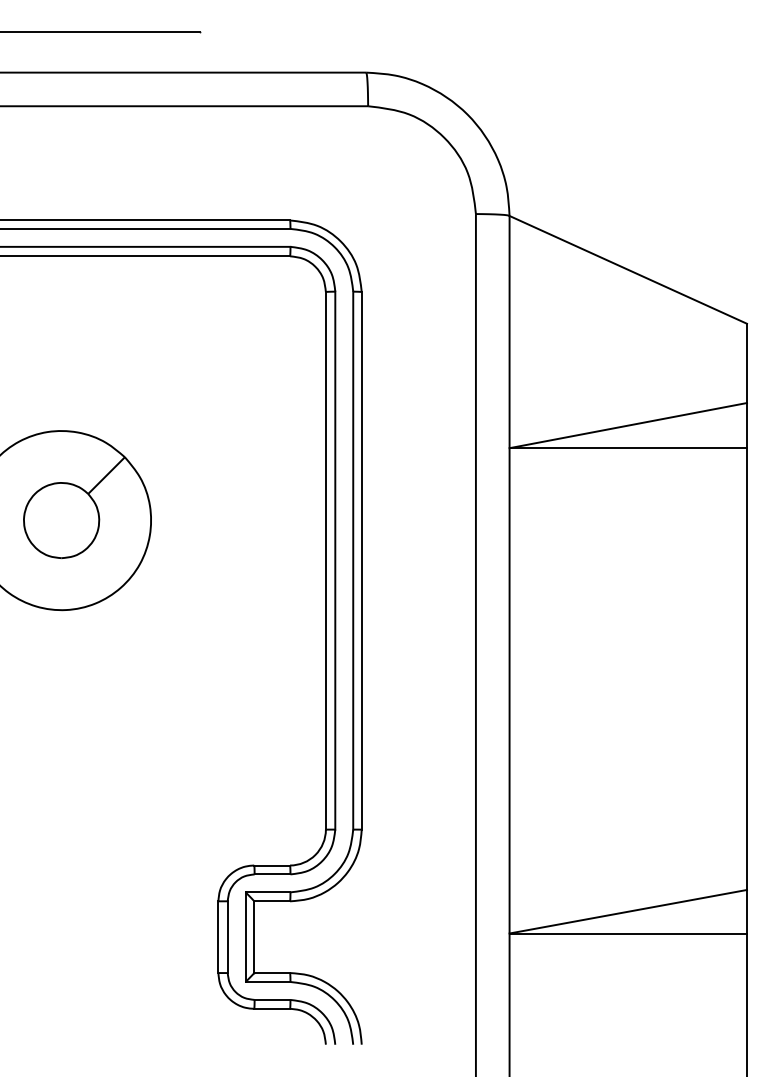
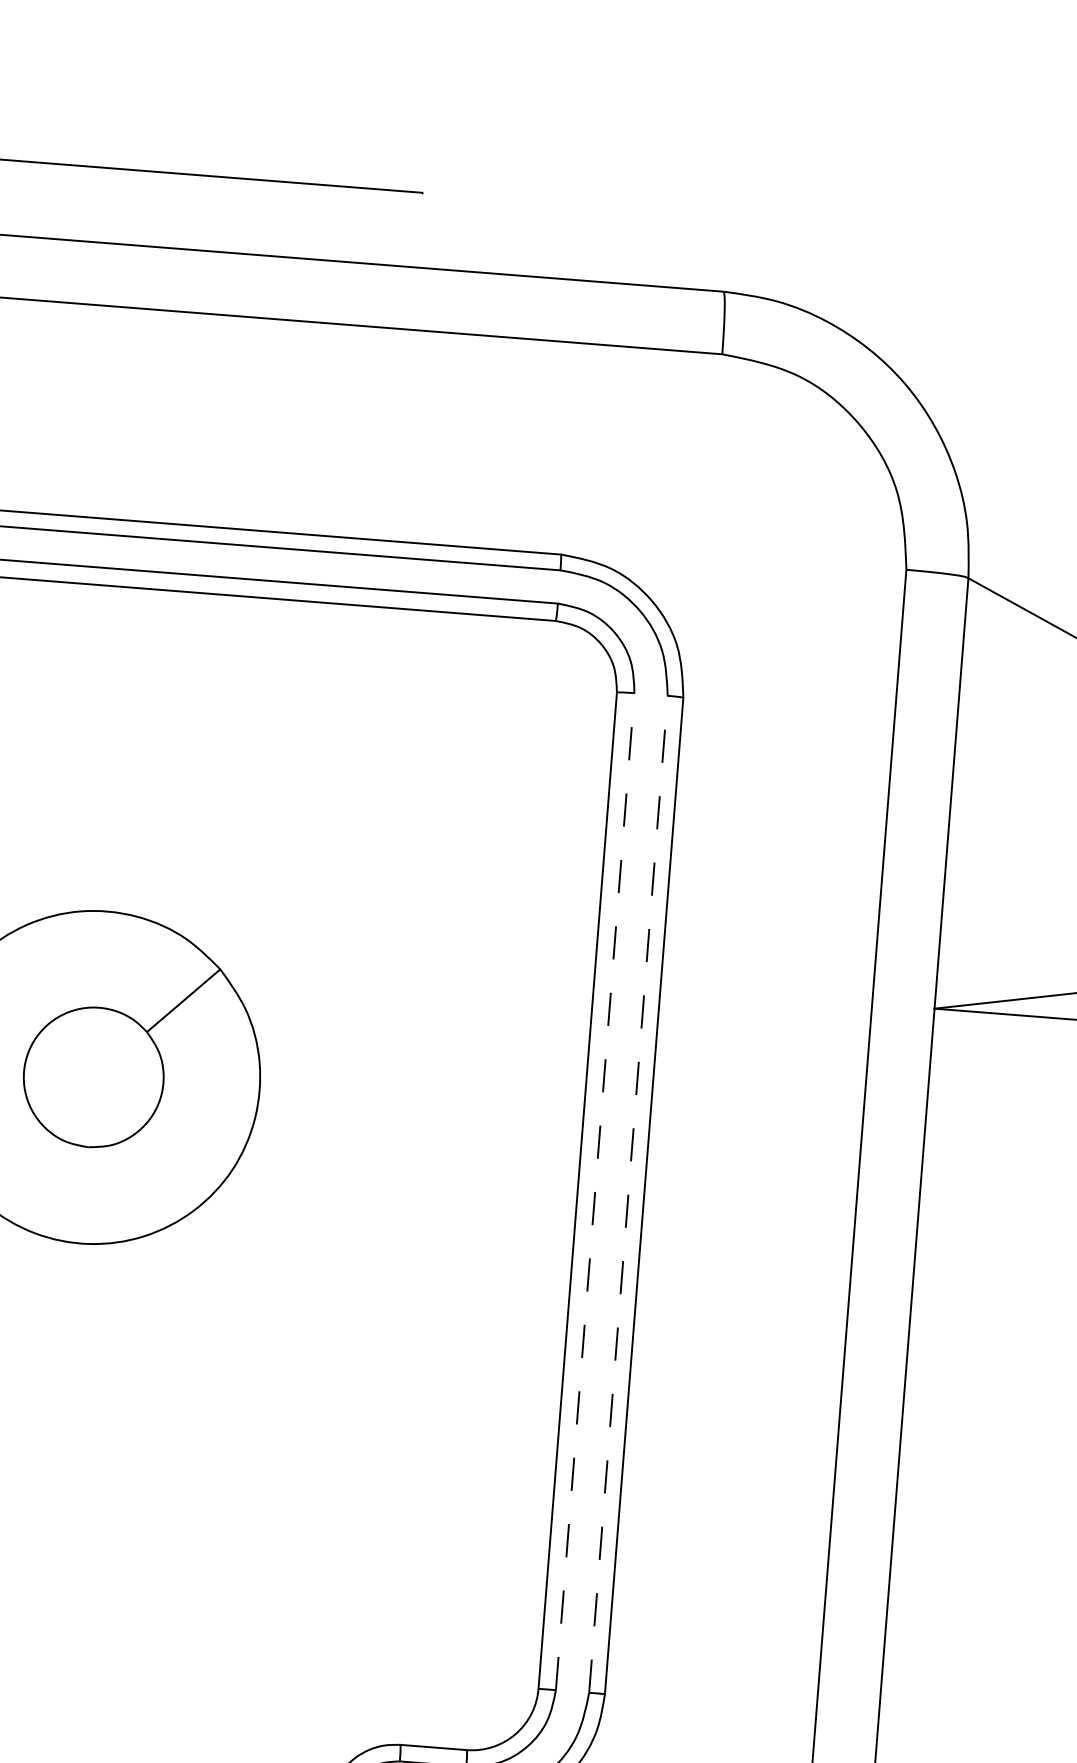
line: (335, 560) -> (595, 1191), solid -> dashed
line: (353, 560) -> (628, 1194), solid -> dashed

